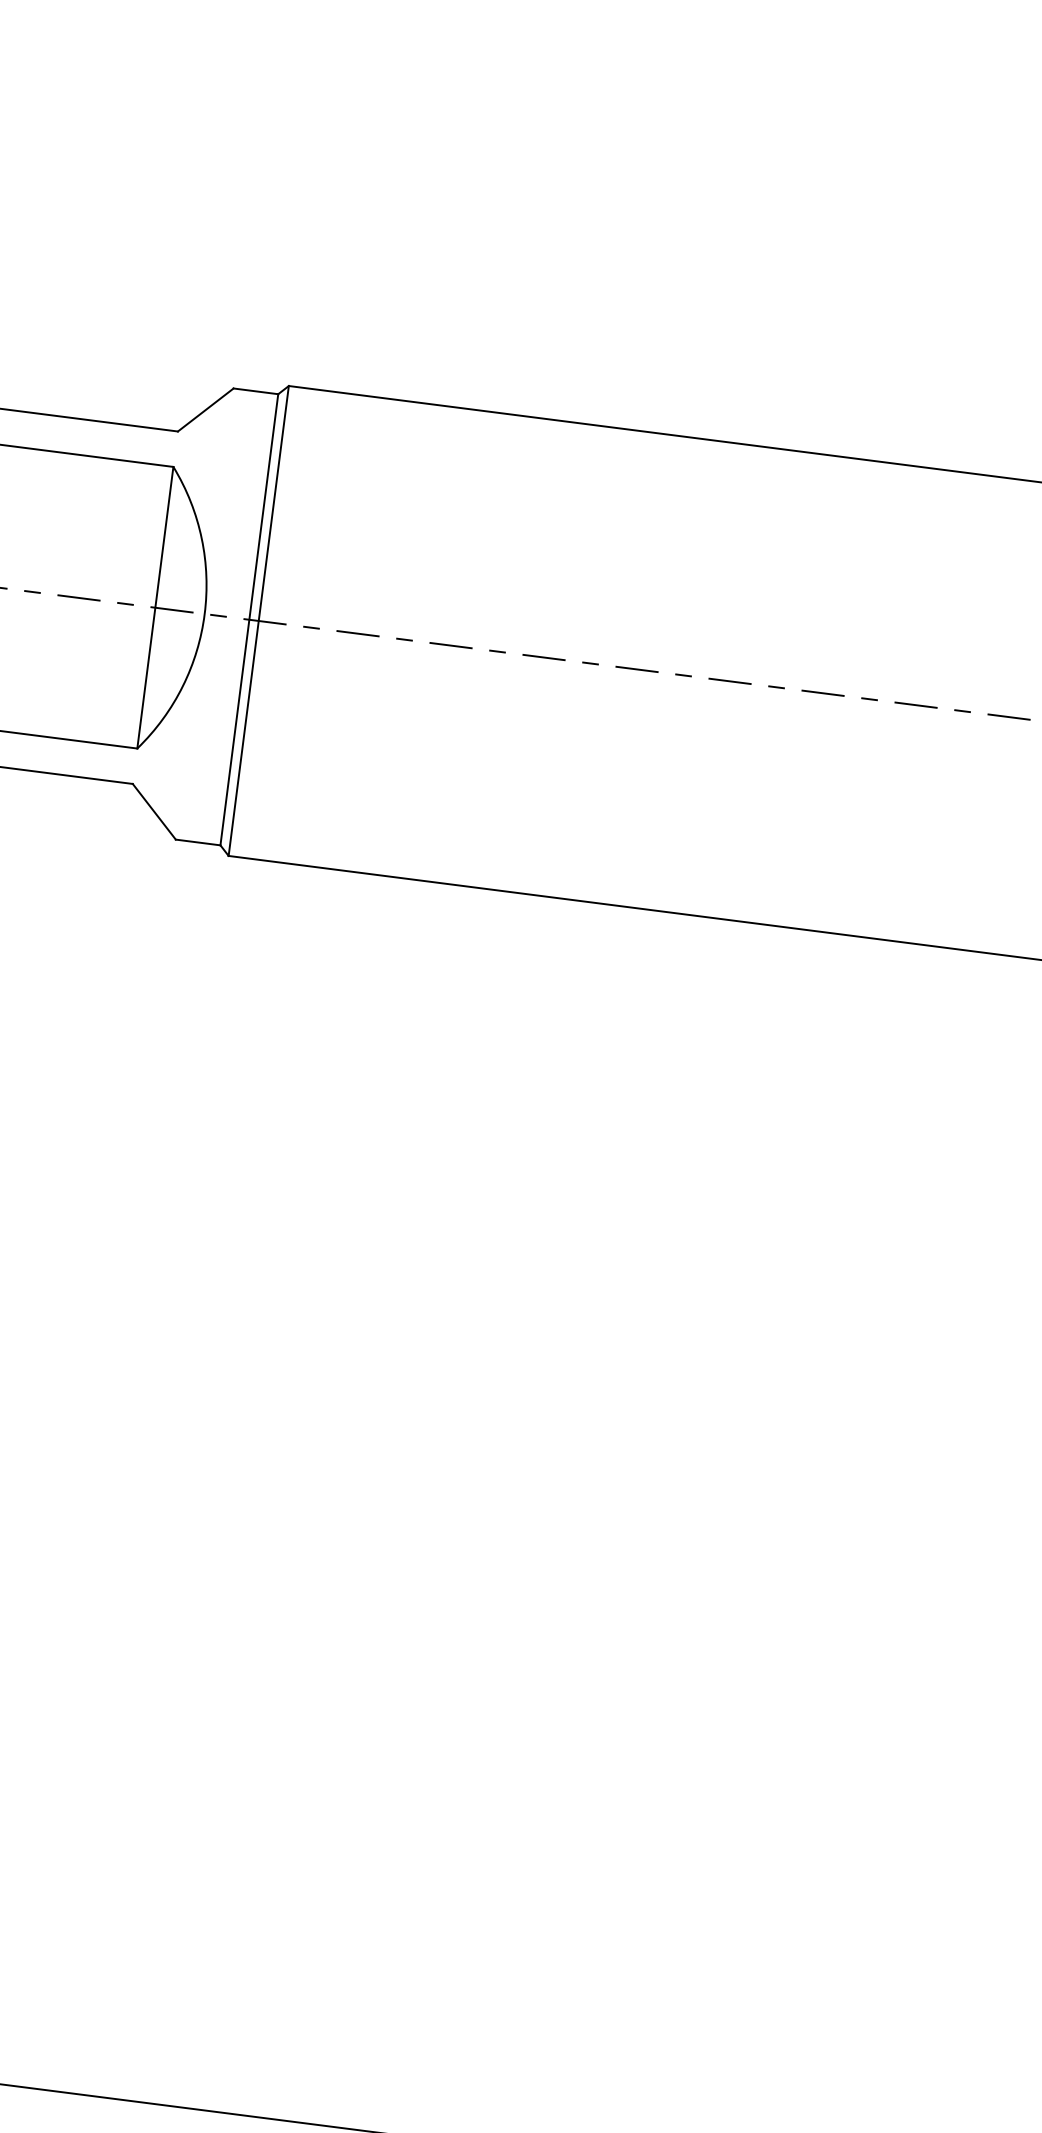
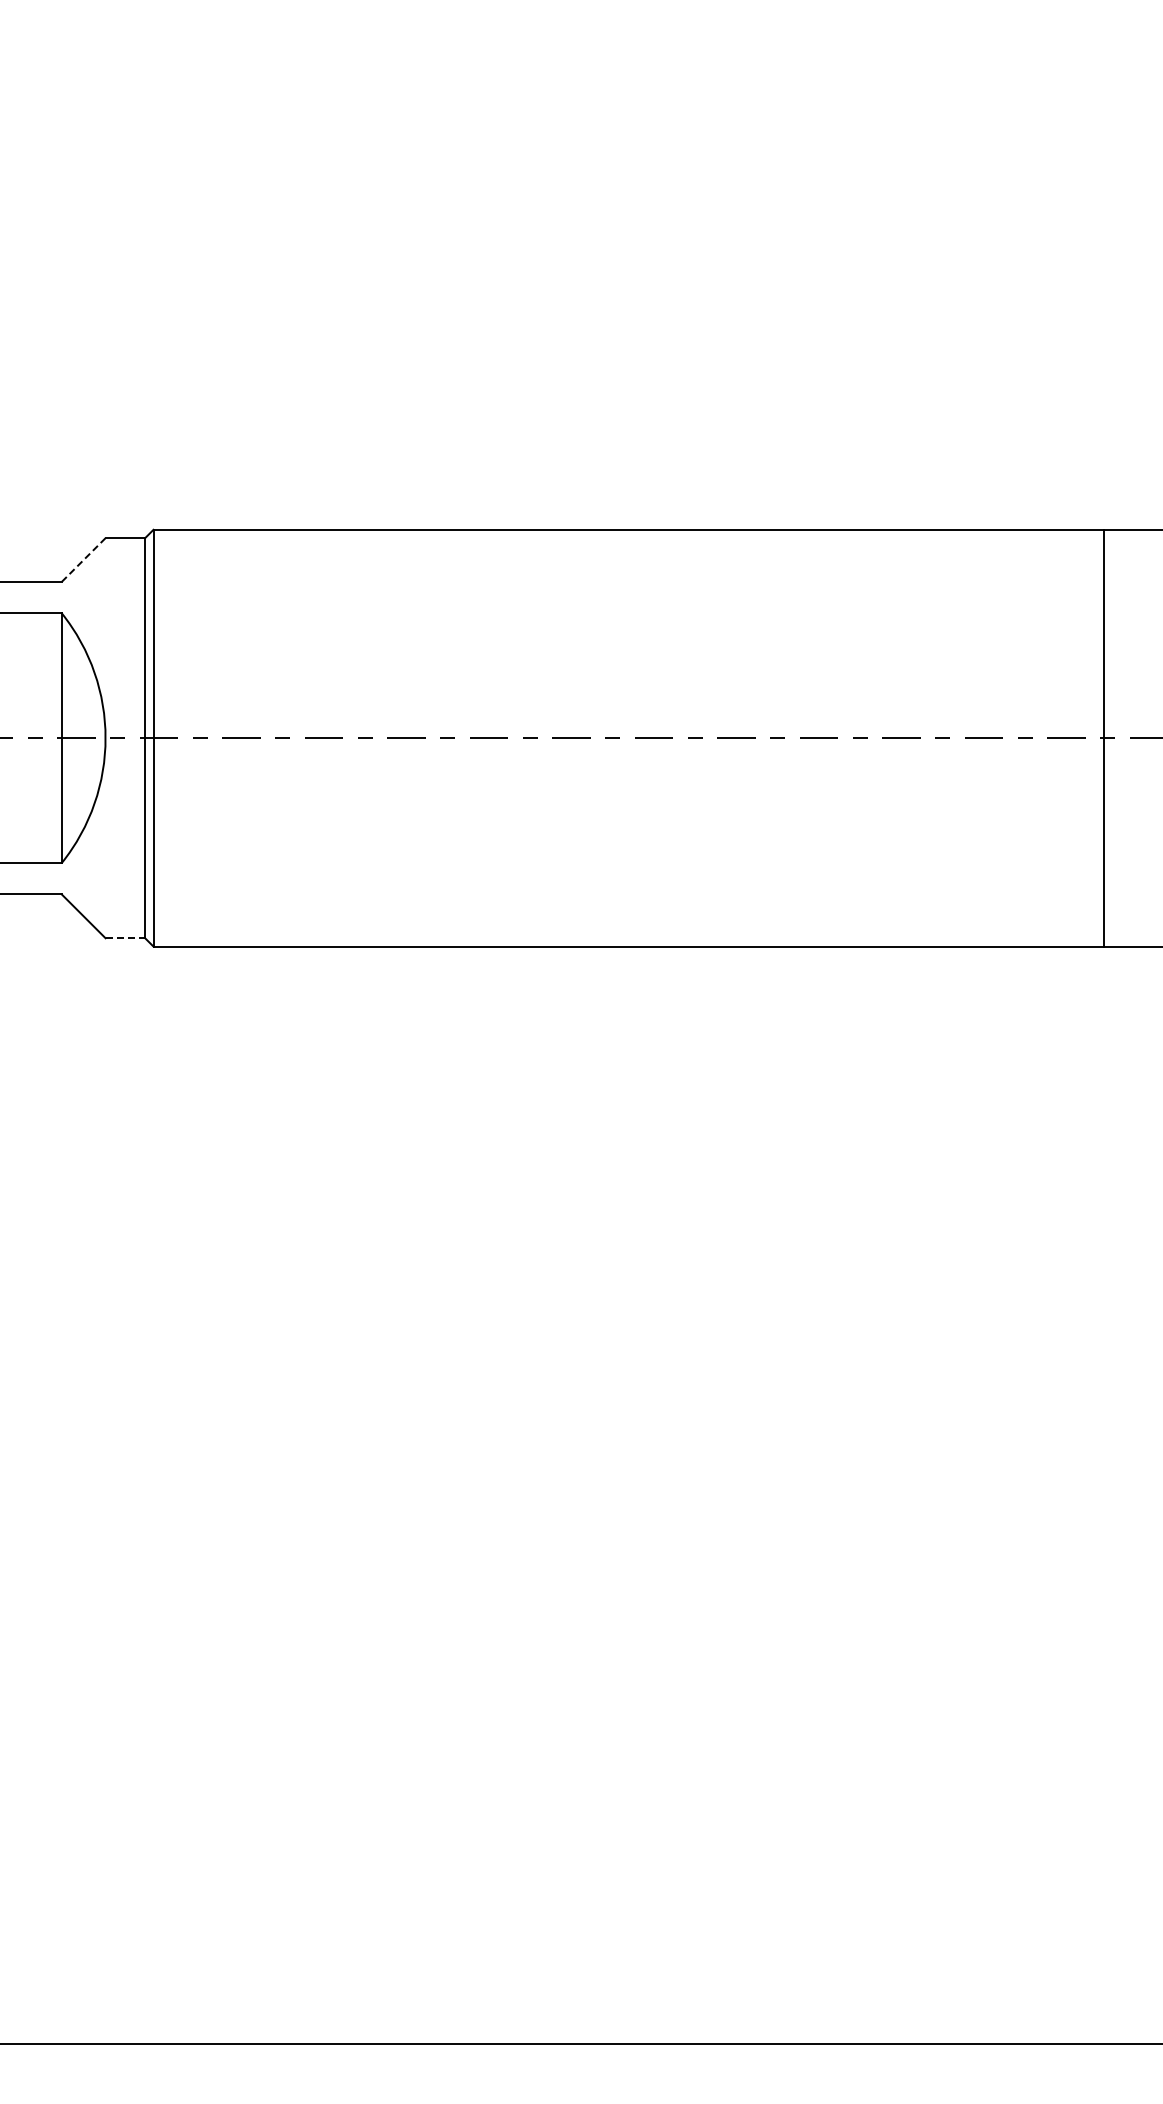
line: (205, 410) -> (83, 560), solid -> dashed
line: (198, 842) -> (125, 938), solid -> dashed

